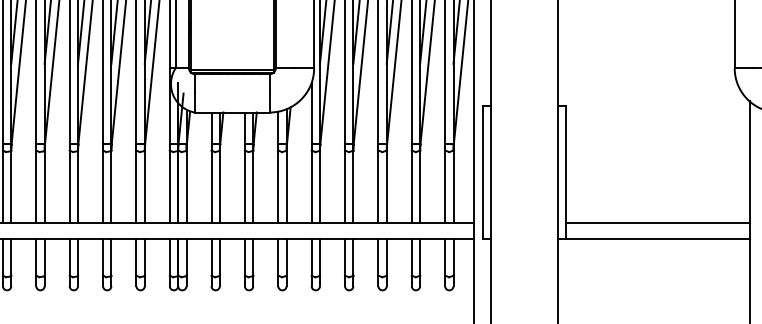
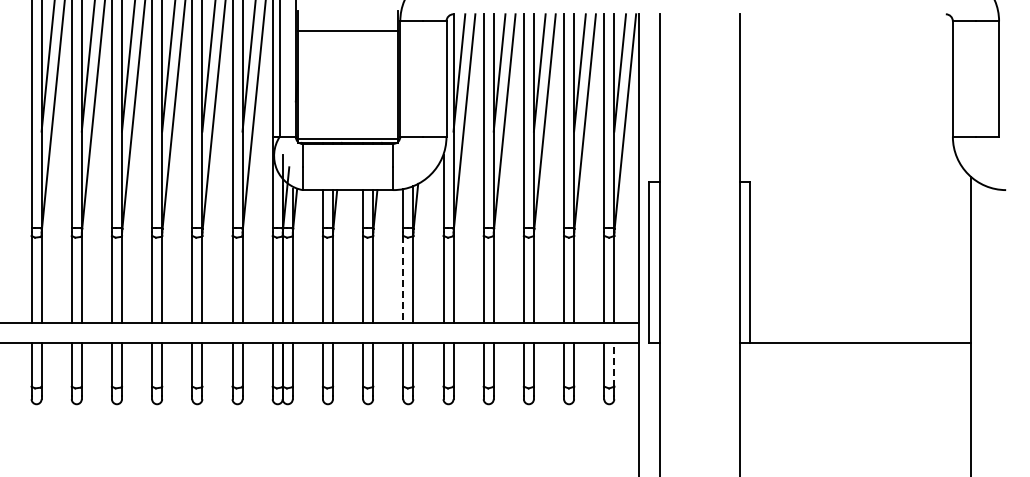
line: (278, 186) -> (403, 279), solid -> dashed
line: (657, 222) -> (859, 322), removed
line: (453, 257) -> (614, 364), solid -> dashed

